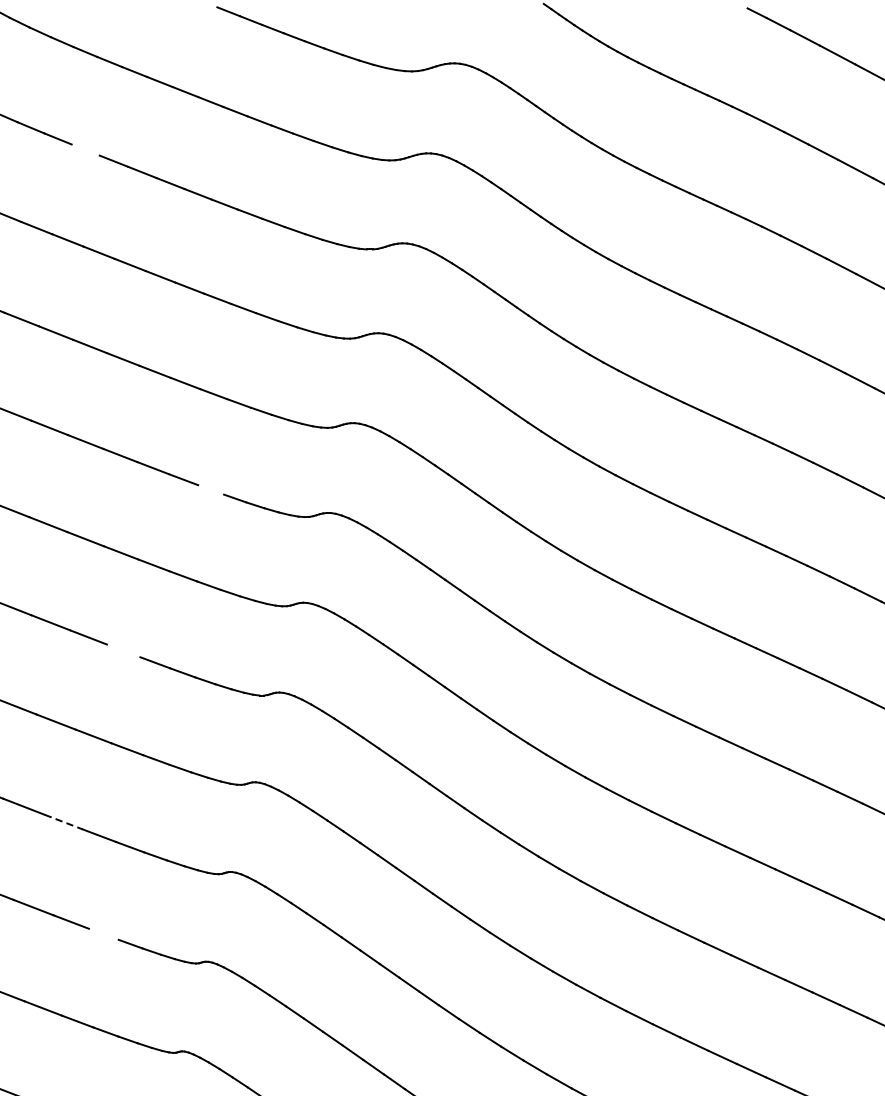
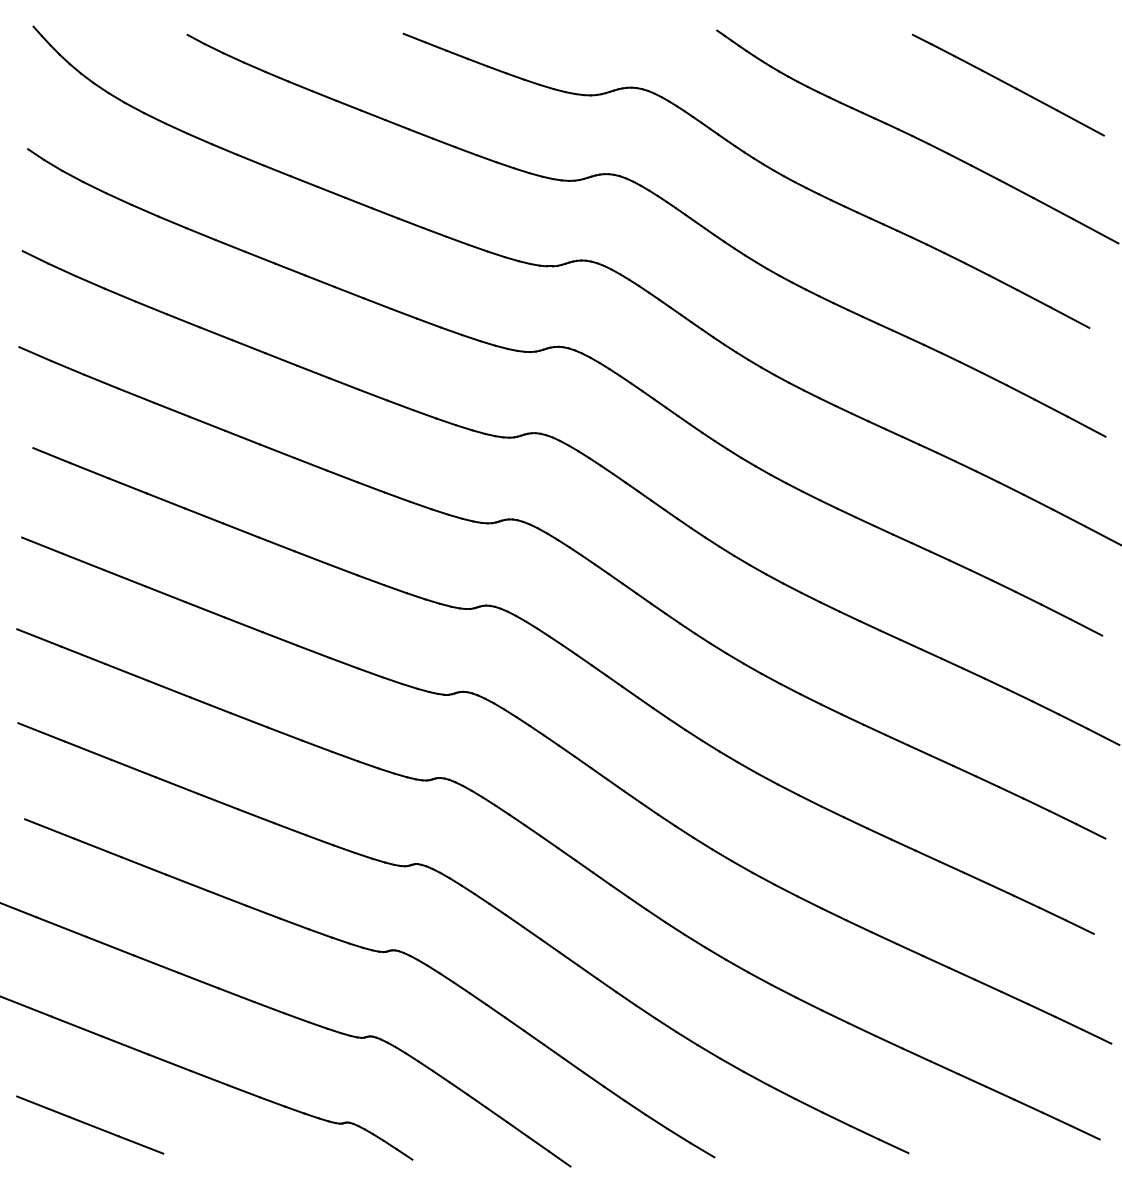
line: (84, 149) -> (276, 170), added
line: (210, 489) -> (397, 496), added
line: (123, 650) -> (313, 651), added
line: (64, 822) -> (256, 816), dashed -> solid
line: (103, 933) -> (294, 923), added

